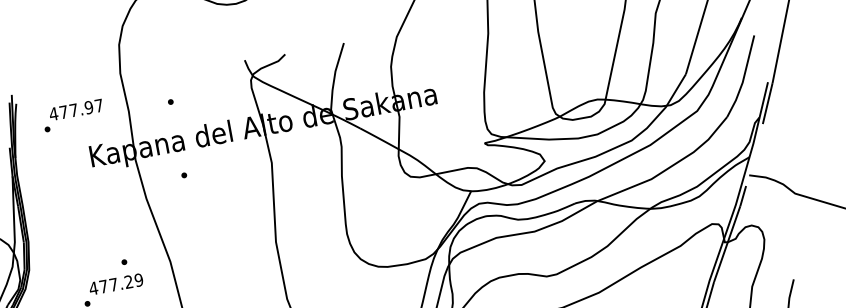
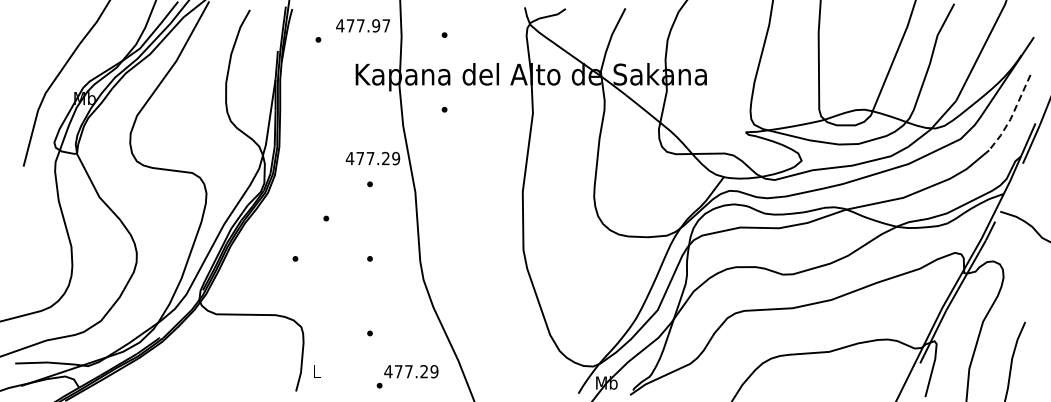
line: (743, 78) -> (1012, 115), solid -> dashed
text: (76, 109) -> (363, 25), moved
text: (115, 284) -> (372, 158), moved

